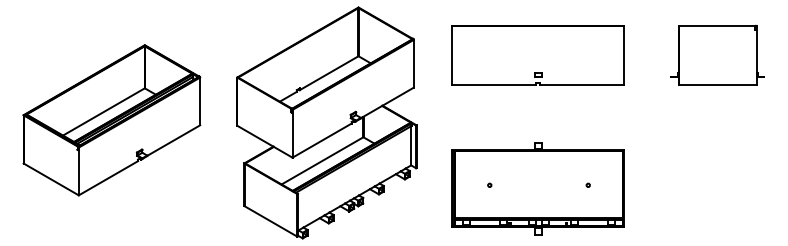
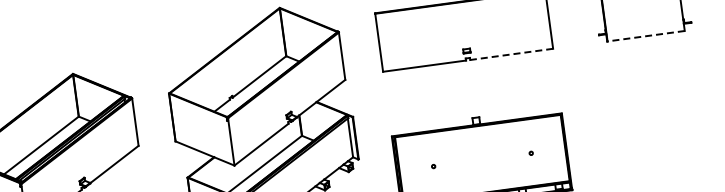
line: (582, 84) -> (512, 54), solid -> dashed
line: (717, 84) -> (645, 36), solid -> dashed

